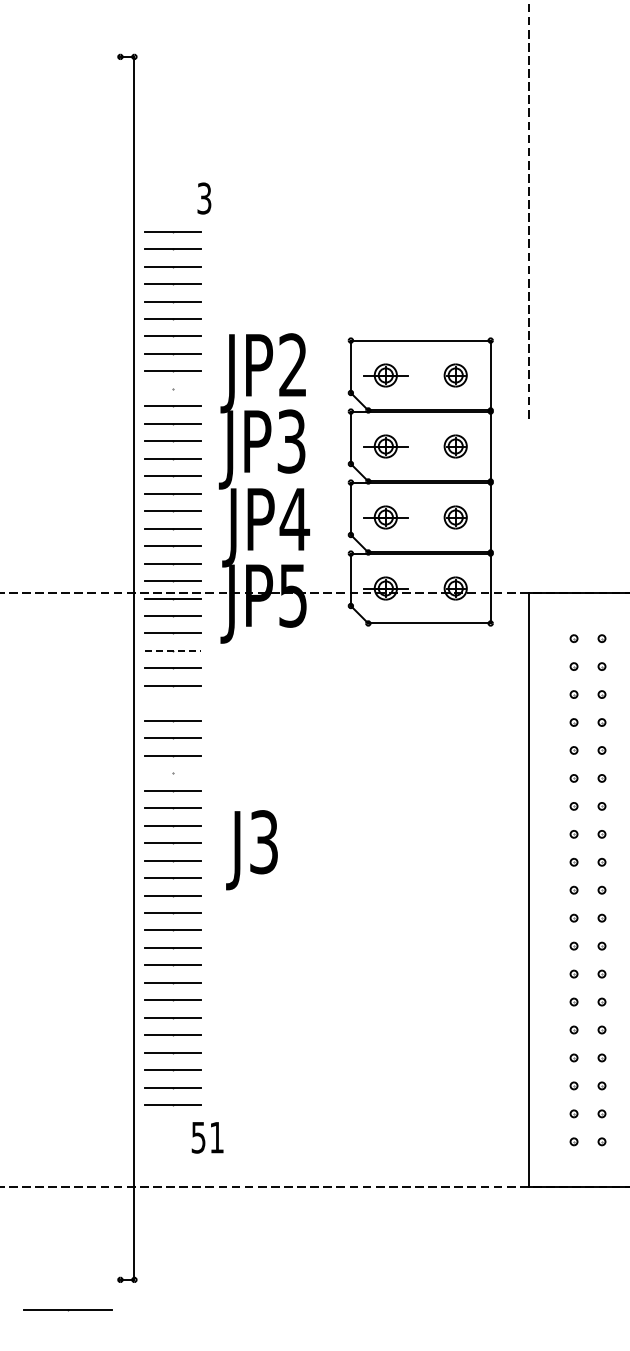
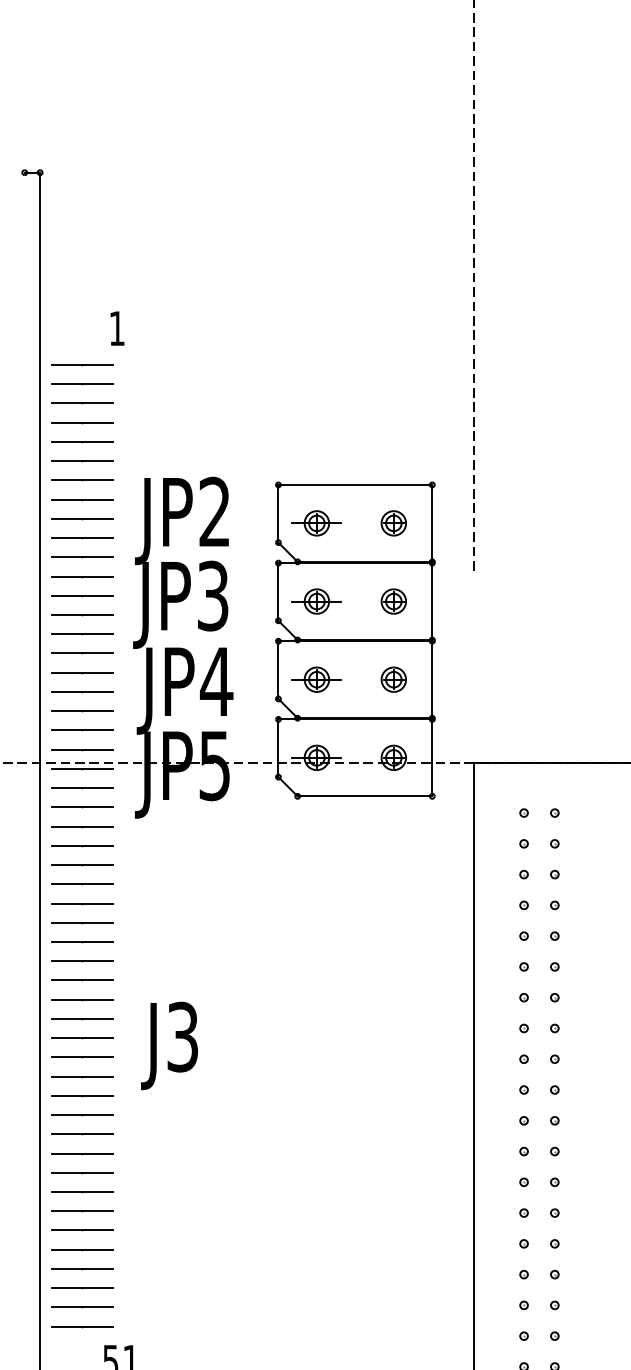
text: (204, 198) -> (117, 328), 3 -> 1
line: (172, 388) -> (82, 537), added
line: (172, 650) -> (82, 826), dashed -> solid
line: (172, 703) -> (82, 884), added
line: (172, 773) -> (82, 961), added

